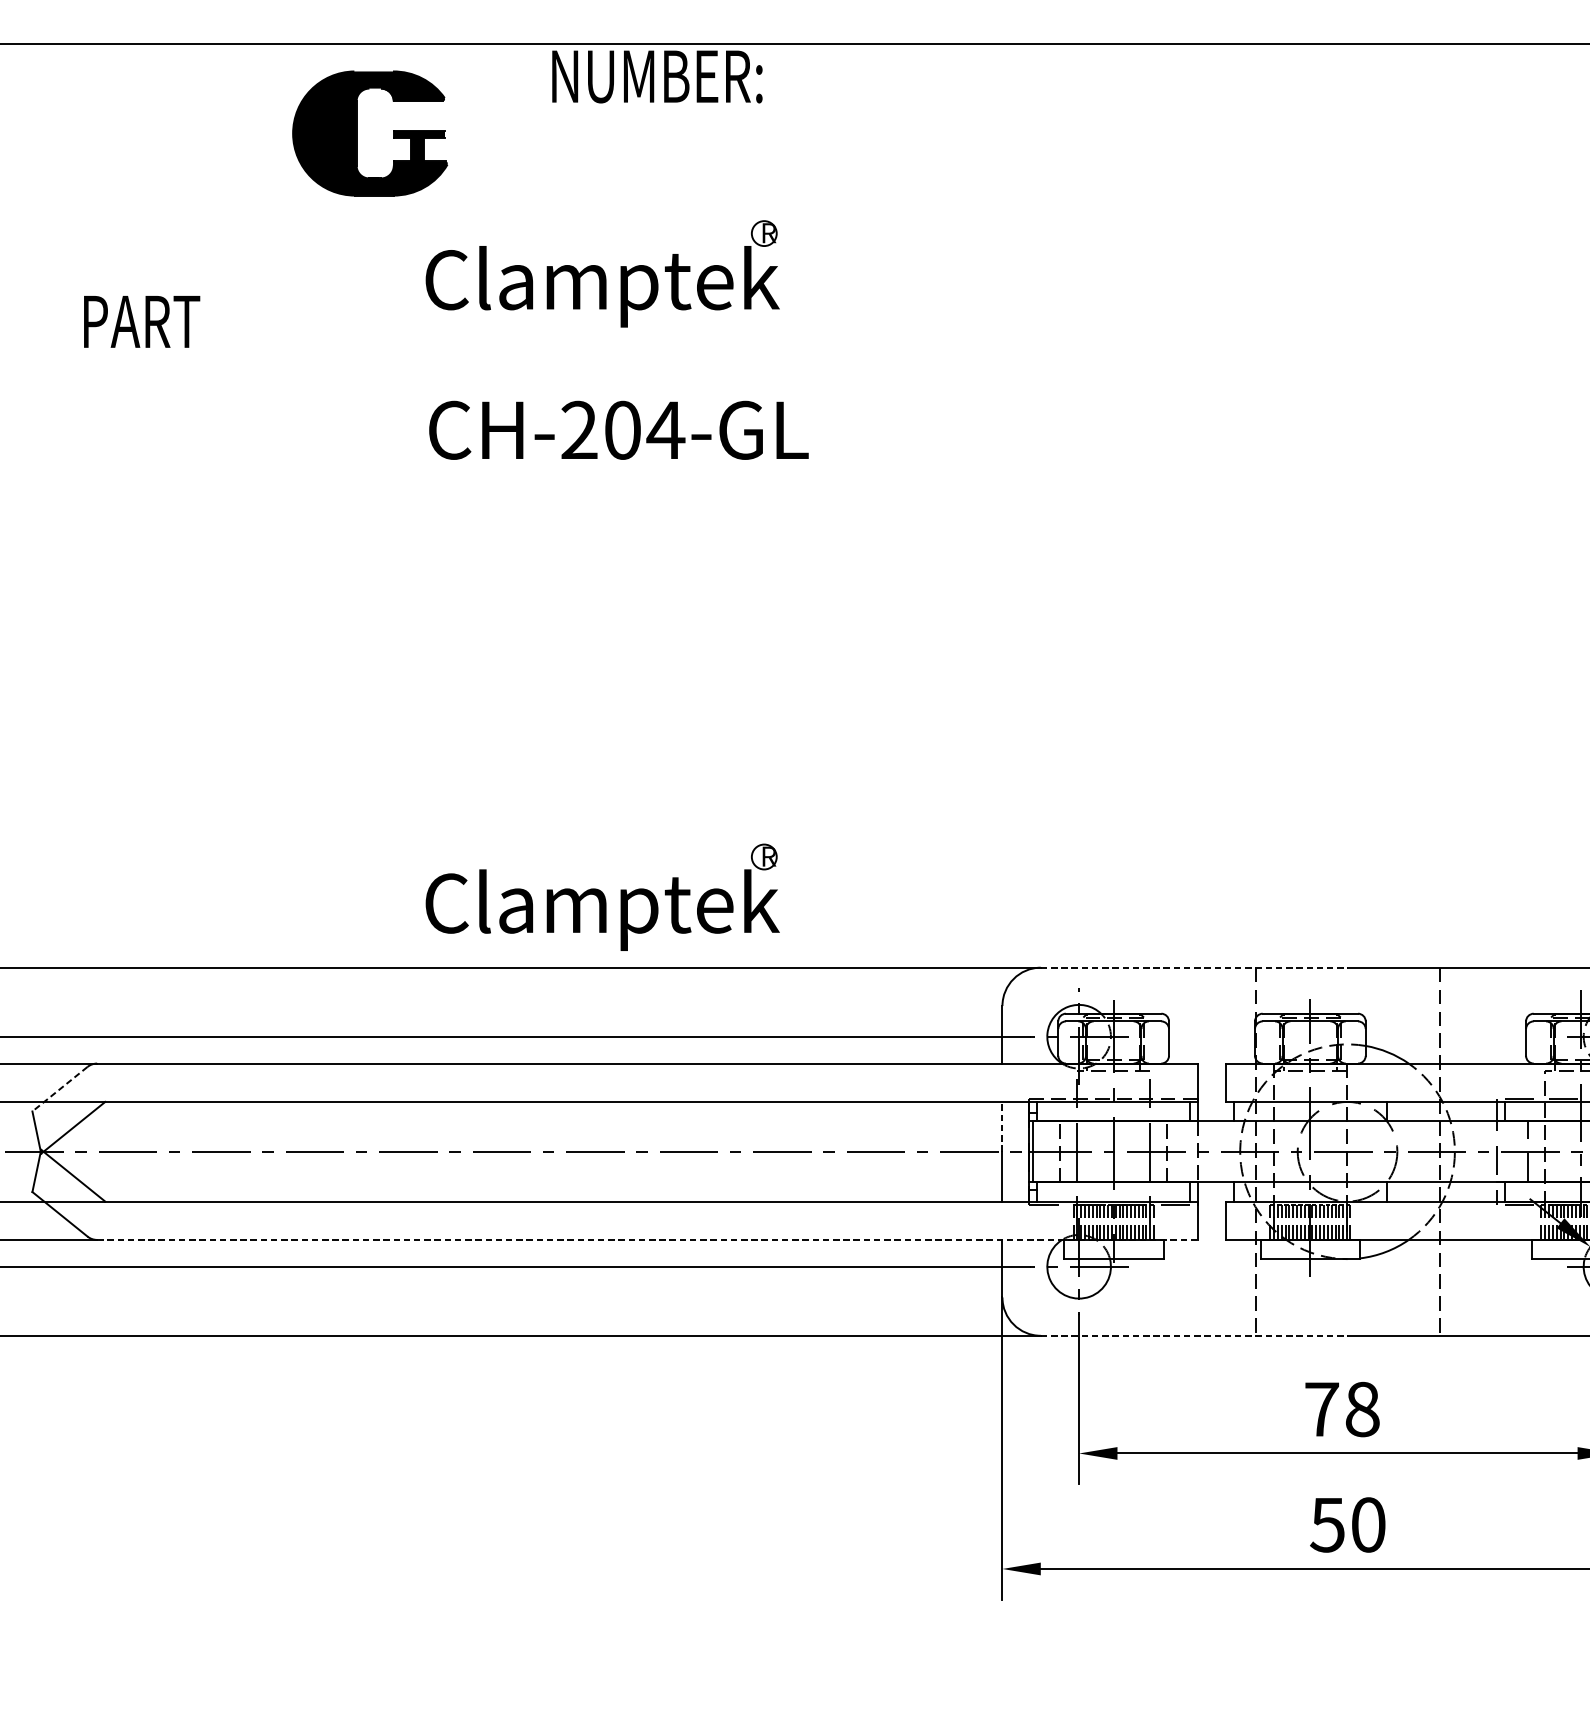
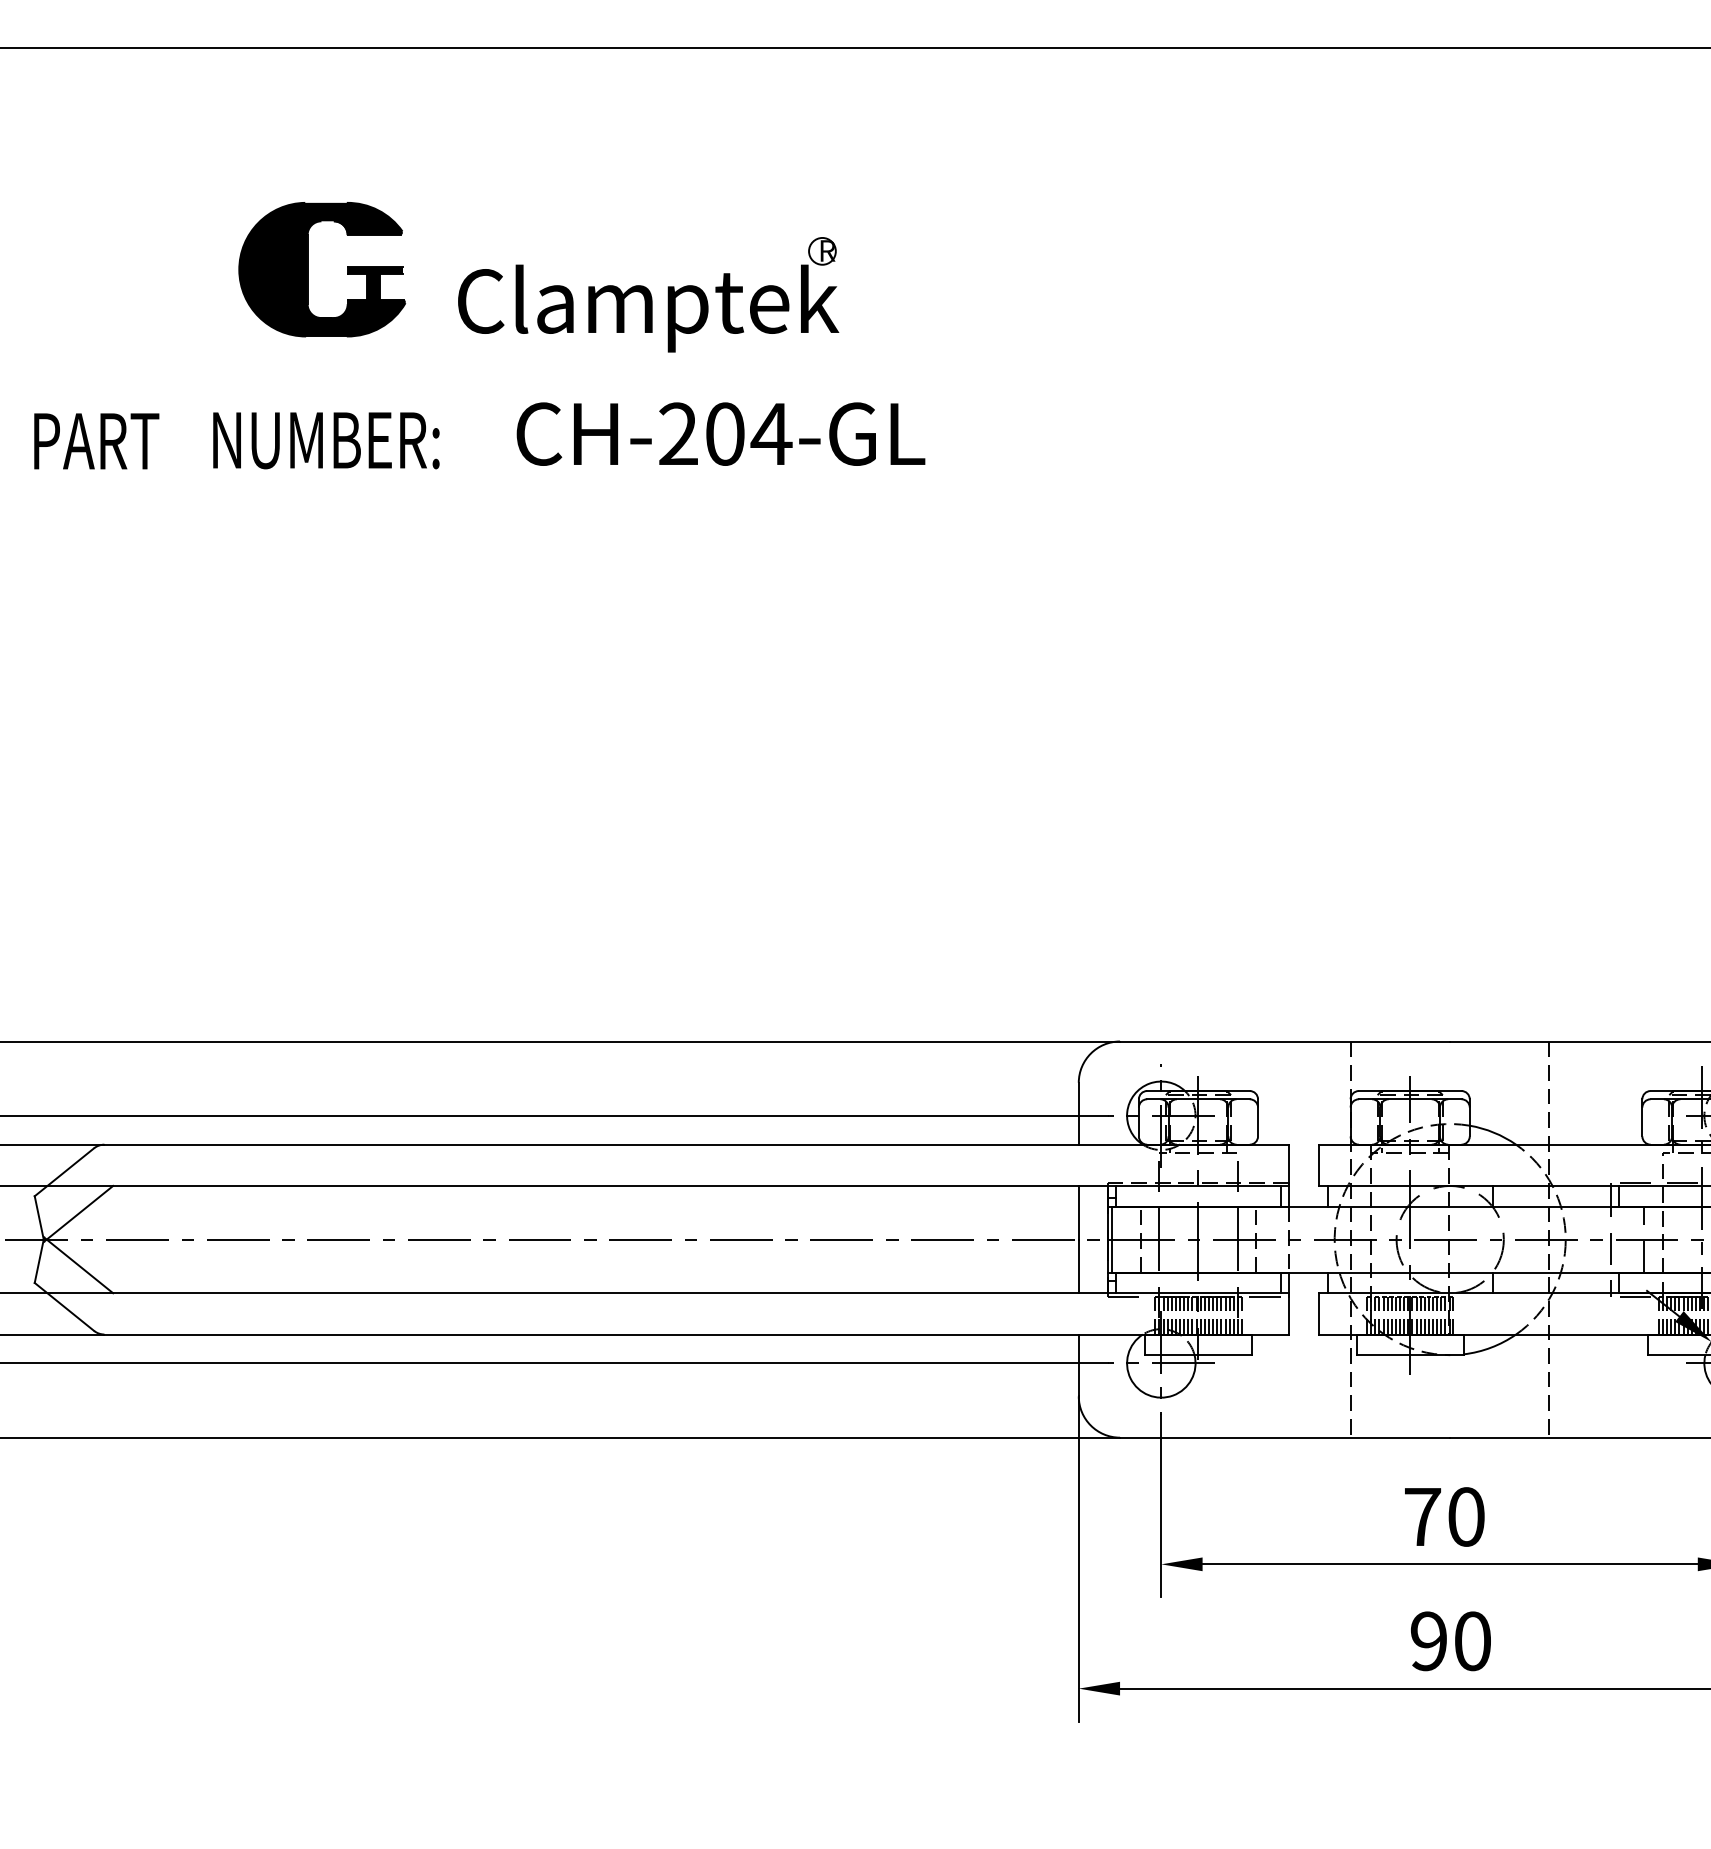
text: (657, 76) -> (326, 440), moved
part: (357, 133) -> (308, 269), moved
text: (141, 321) -> (96, 441), moved
text: (618, 429) -> (720, 433), moved
part: (602, 897) -> (648, 965), removed
line: (1194, 967) -> (1285, 1041), dashed -> solid
line: (60, 1089) -> (64, 1172), dashed -> solid
line: (1002, 1126) -> (1078, 1212), dashed -> solid
line: (648, 1239) -> (697, 1334), dashed -> solid
line: (1194, 1335) -> (1285, 1437), dashed -> solid
text: (1362, 1409) -> (1466, 1516), 78 -> 70
text: (1326, 1525) -> (1427, 1641), 50 -> 90

